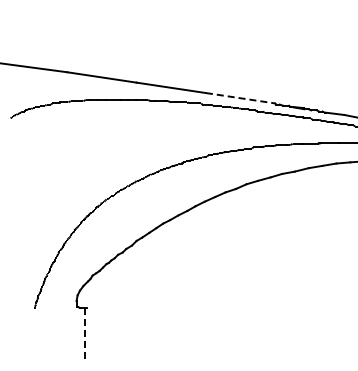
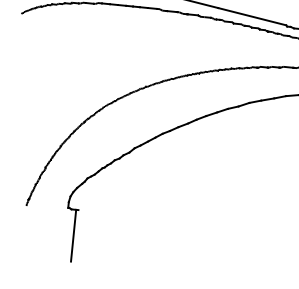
line: (241, 98) -> (253, 17), dashed -> solid
line: (84, 333) -> (73, 235), dashed -> solid

